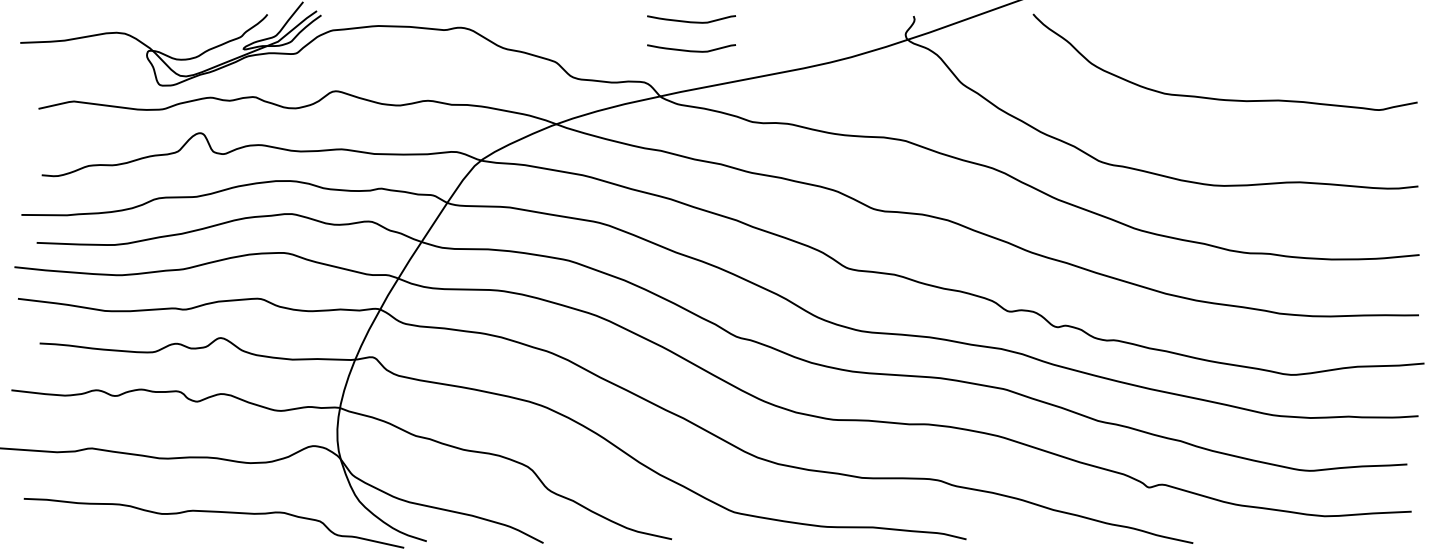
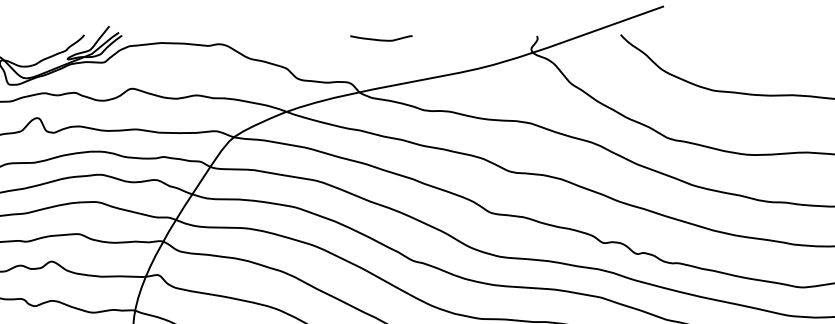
curve: (691, 50) -> (381, 60), removed

